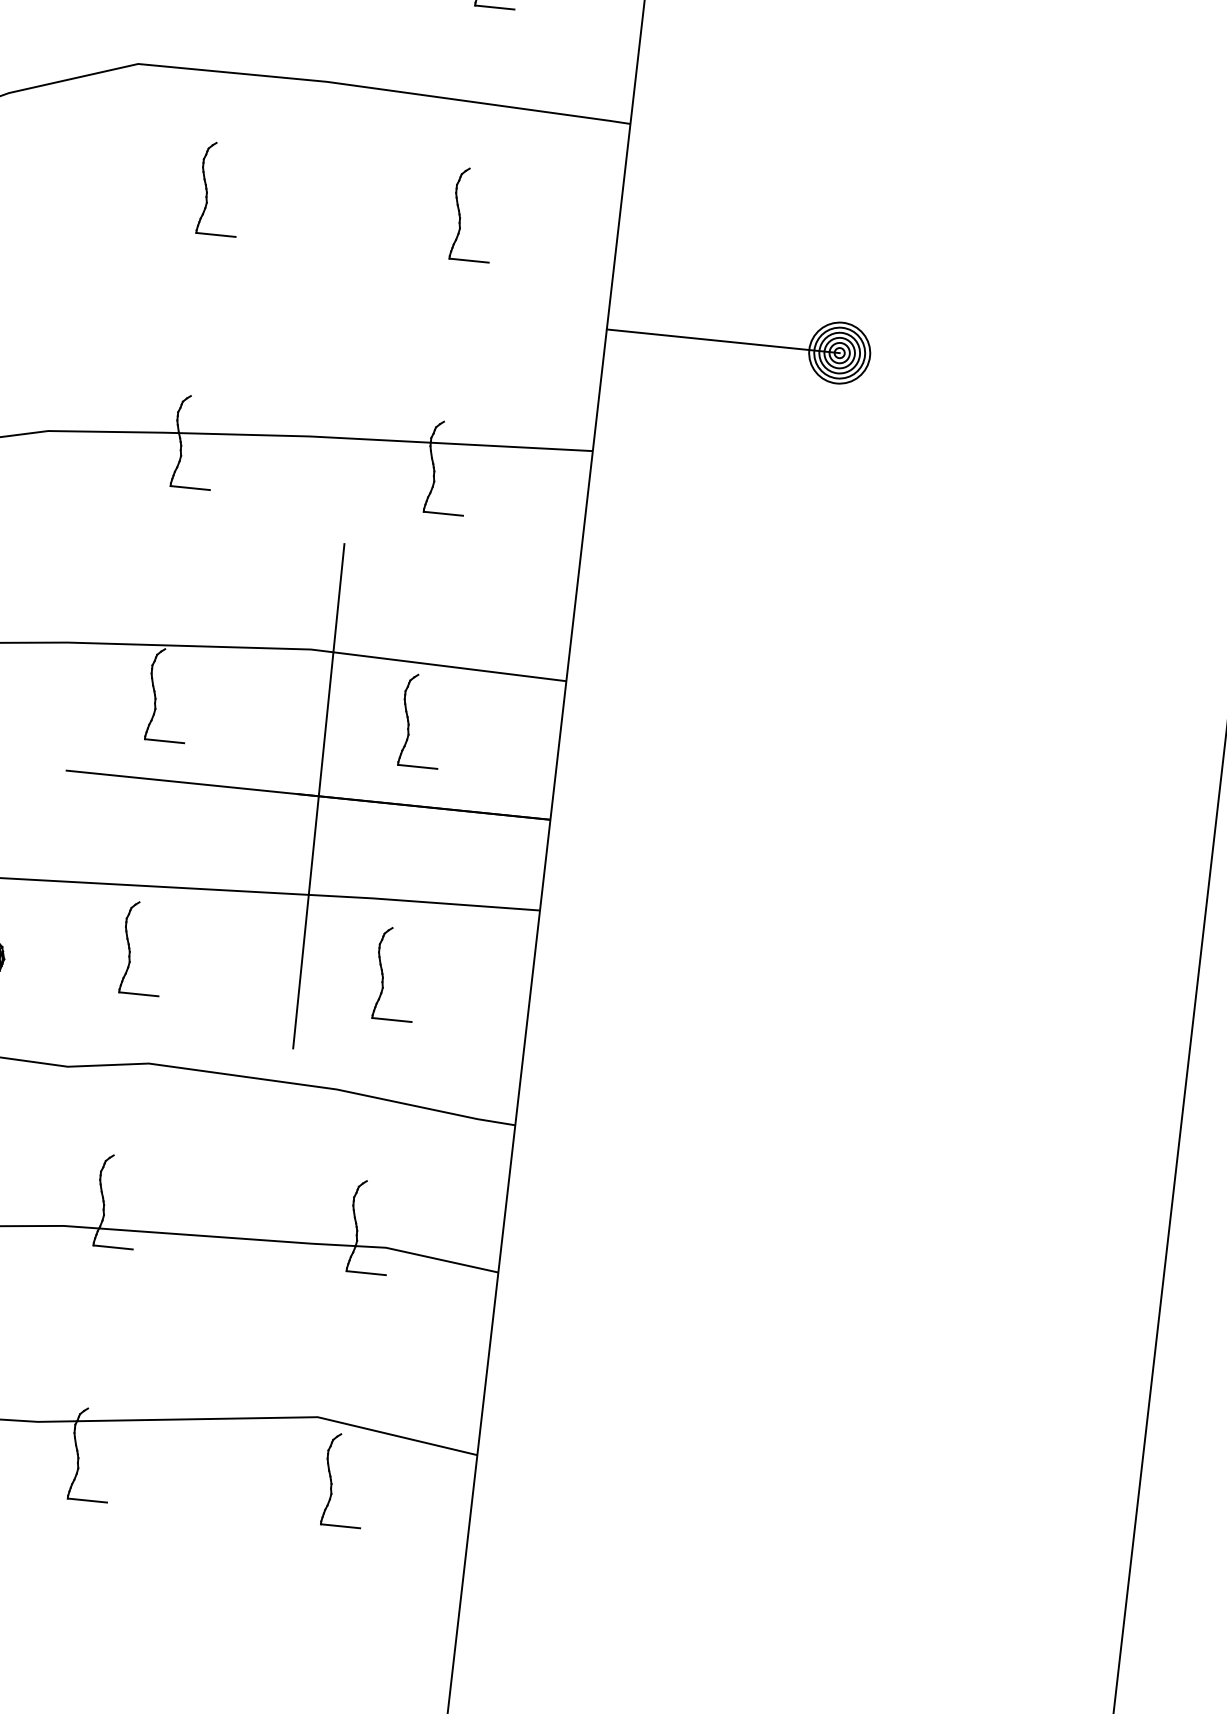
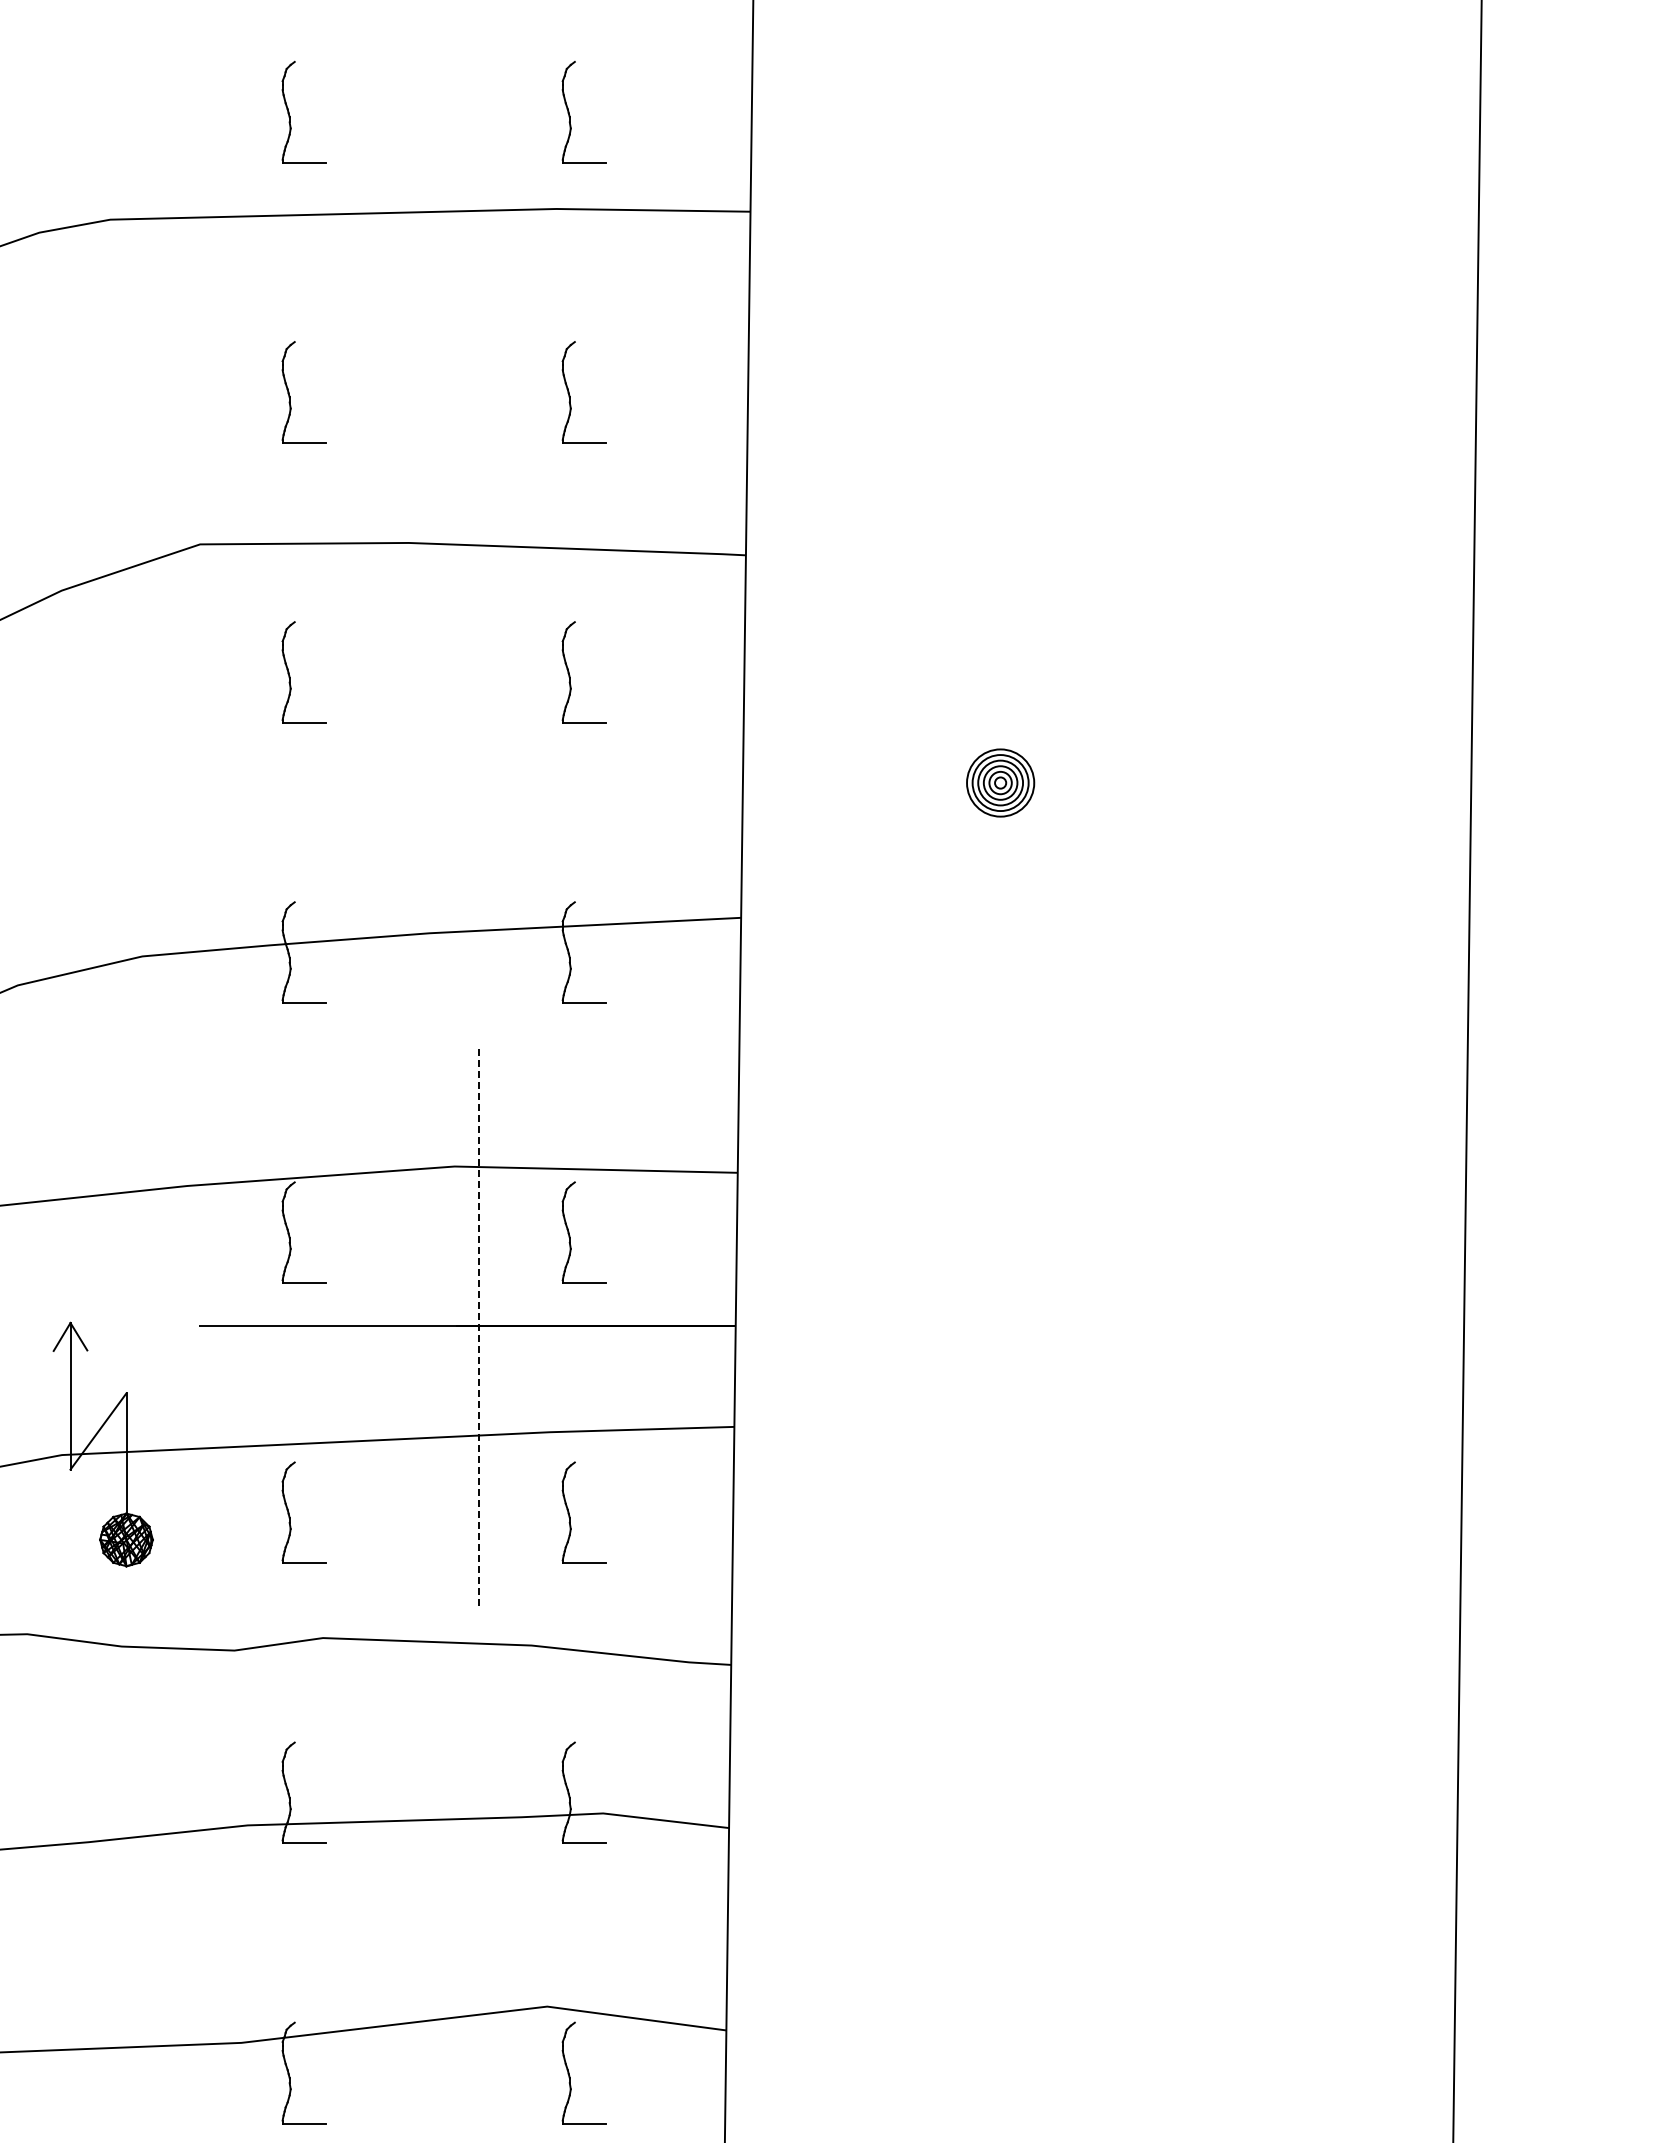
line: (722, 341) -> (871, 783), removed
line: (318, 795) -> (479, 1325), solid -> dashed

